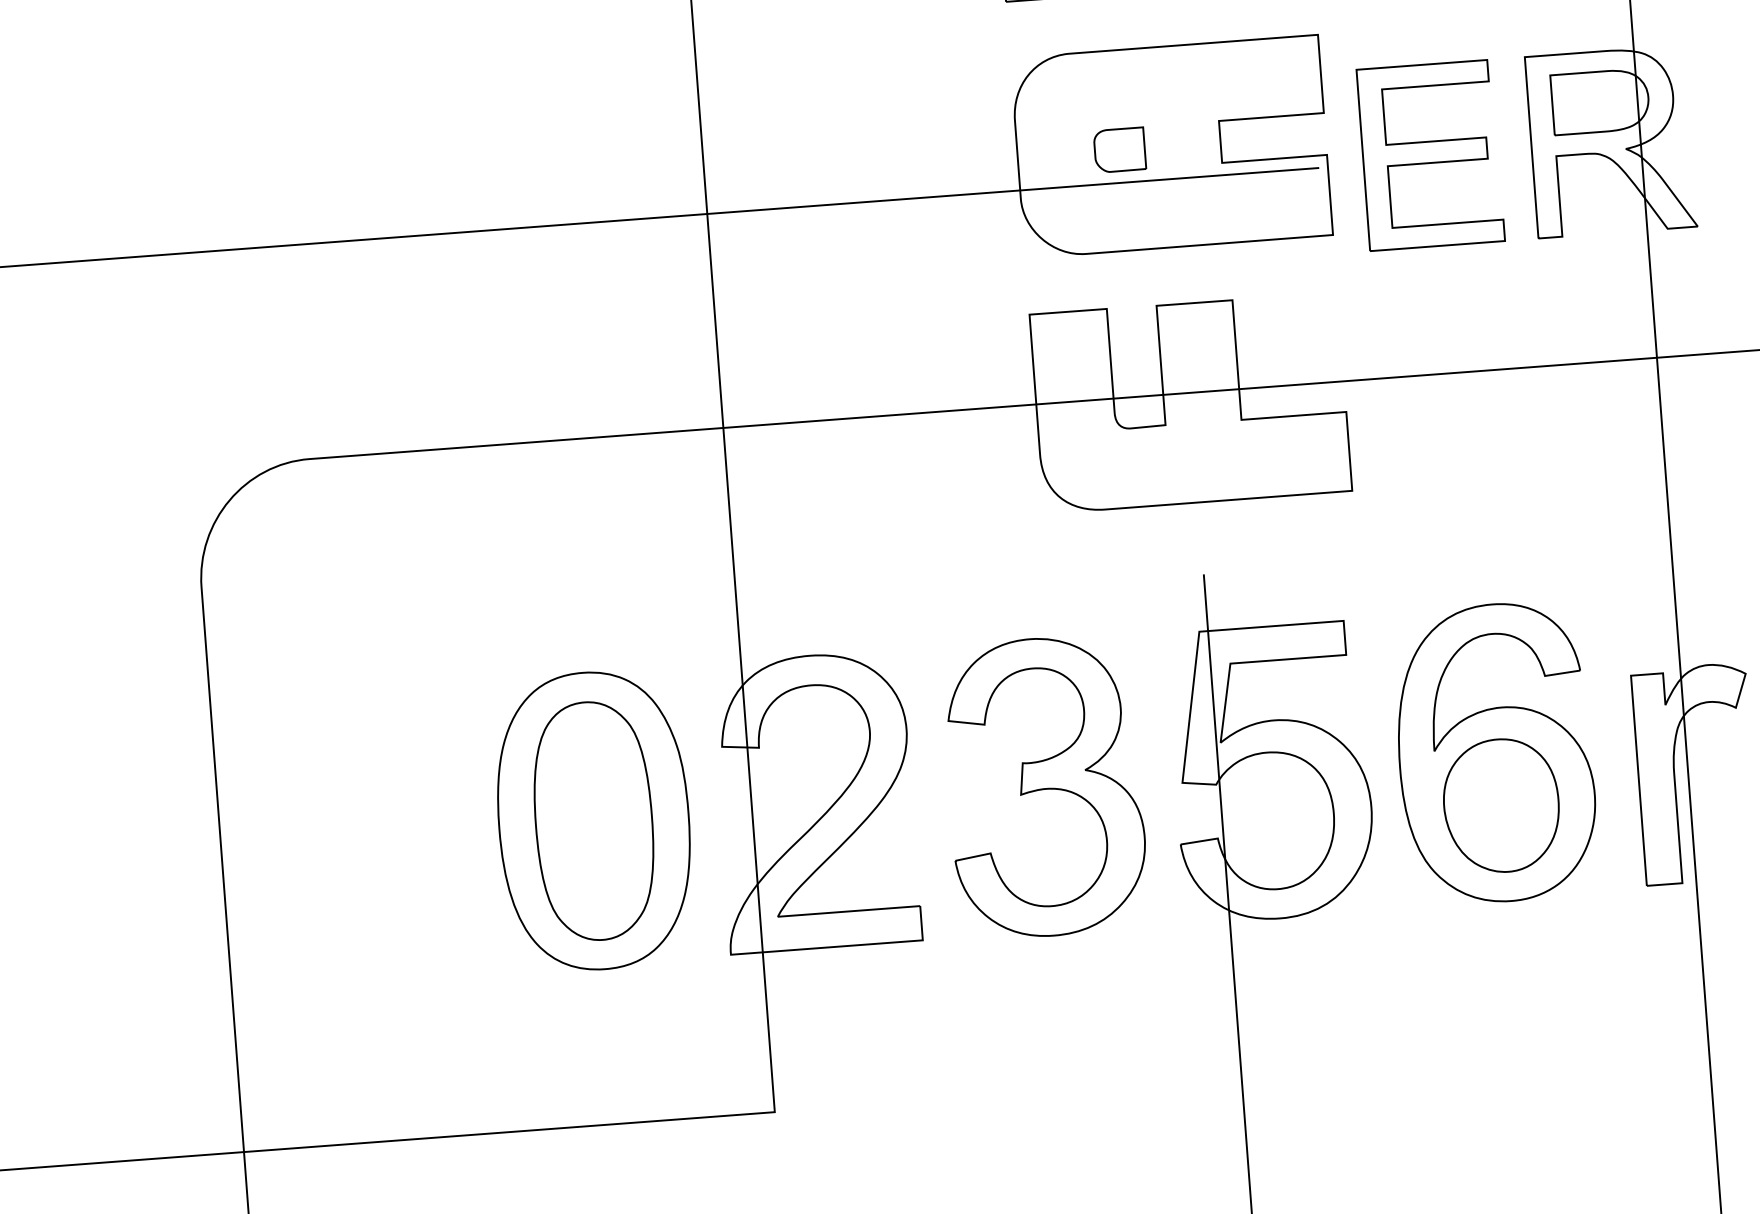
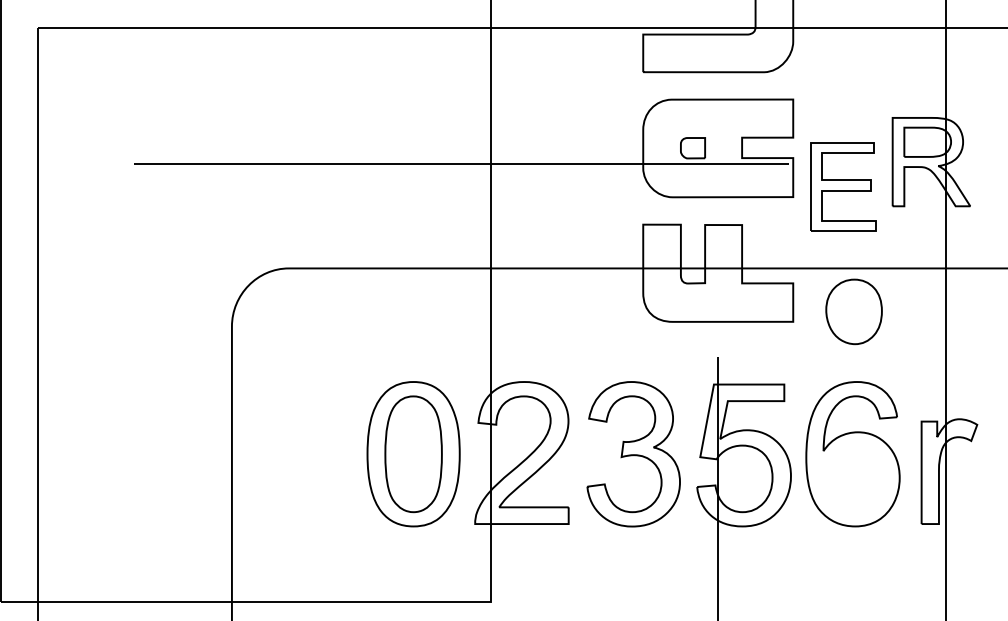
part: (1430, 154) -> (843, 186), moved
part: (1500, 805) -> (853, 311), moved

